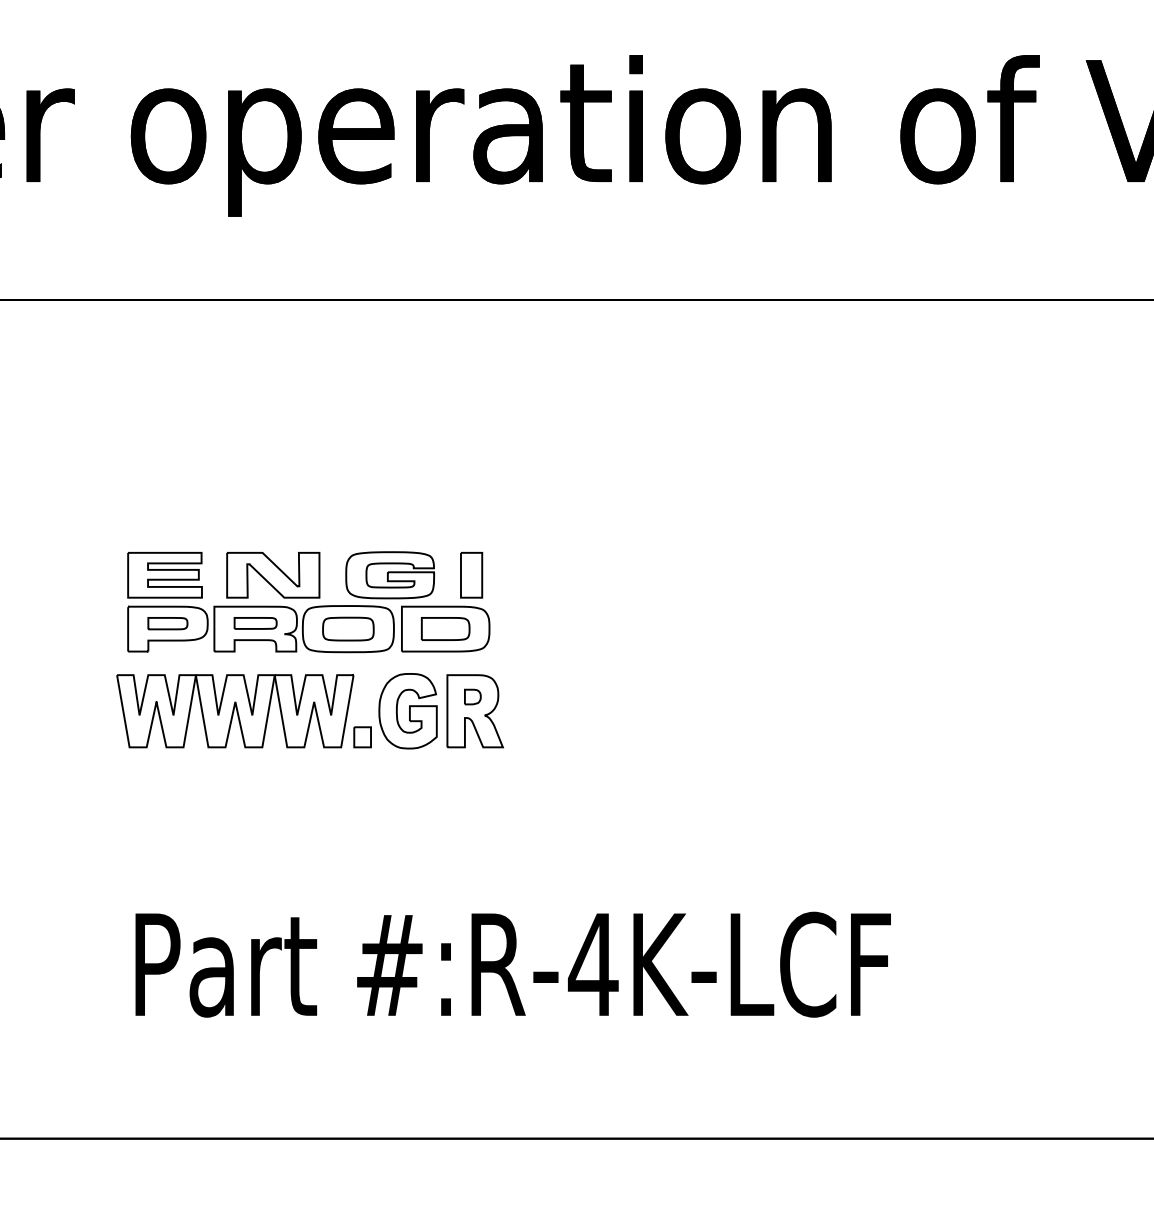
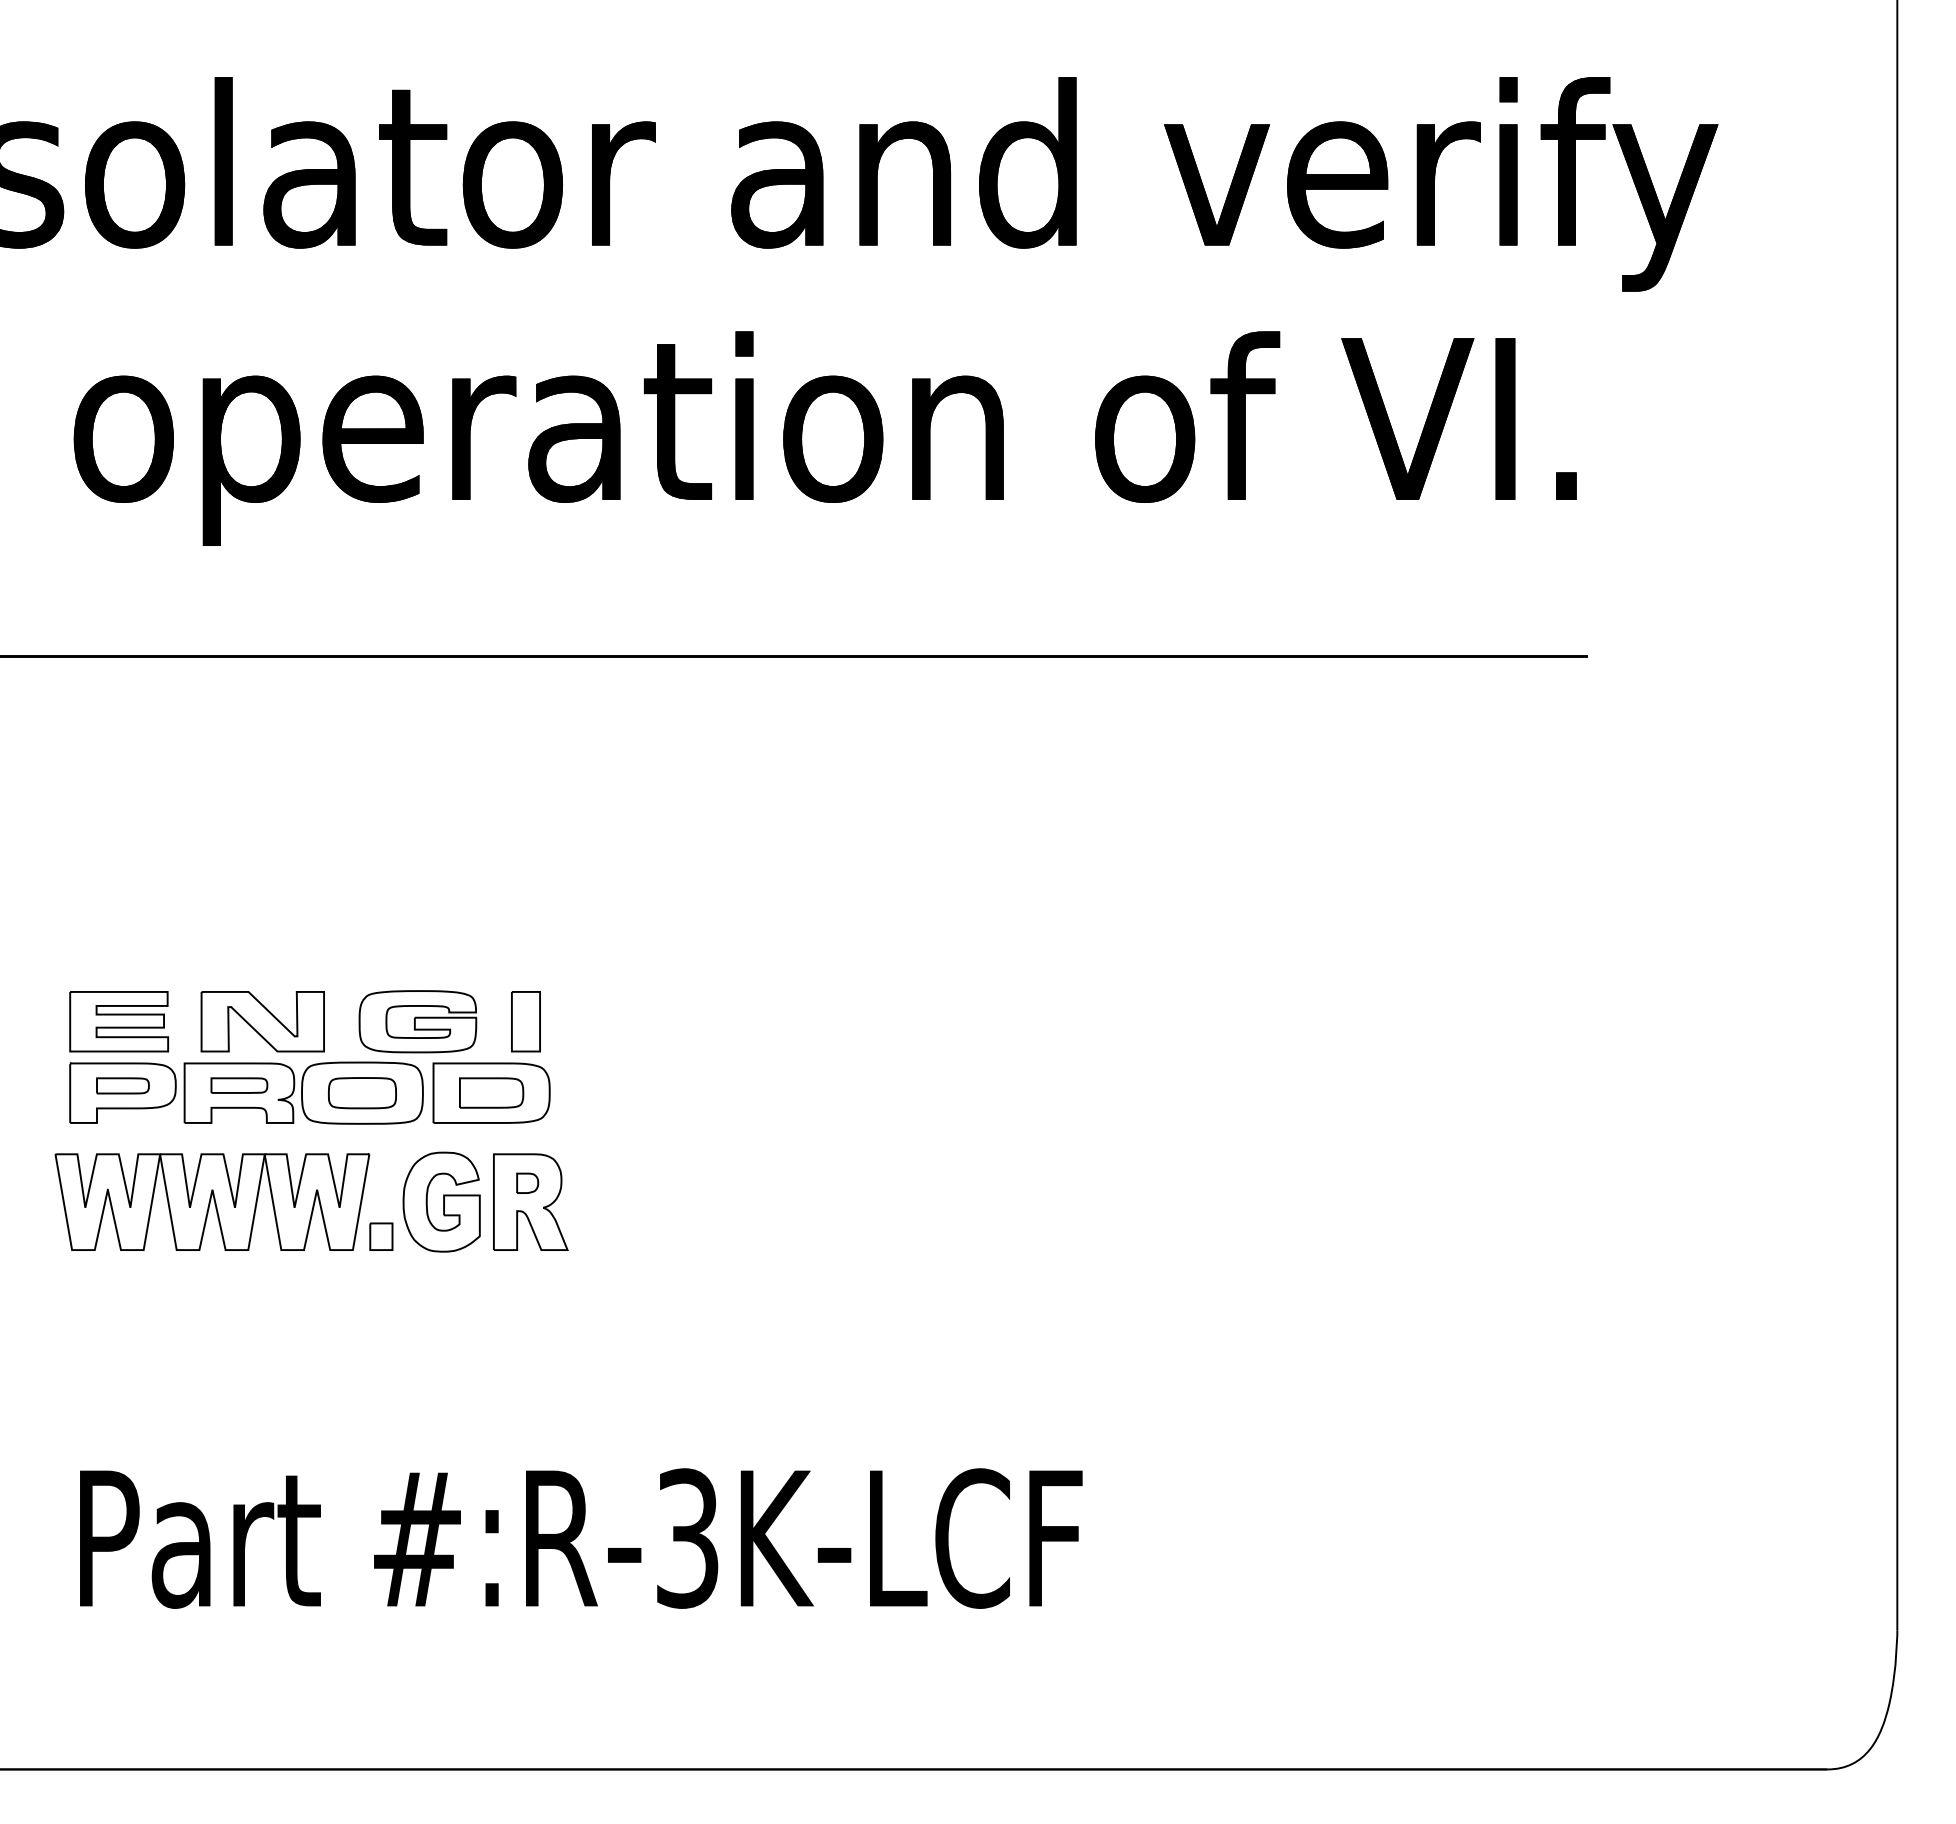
text: (593, 964) -> (687, 1538), #:R-4K-LCF -> #:R-3K-LCF

